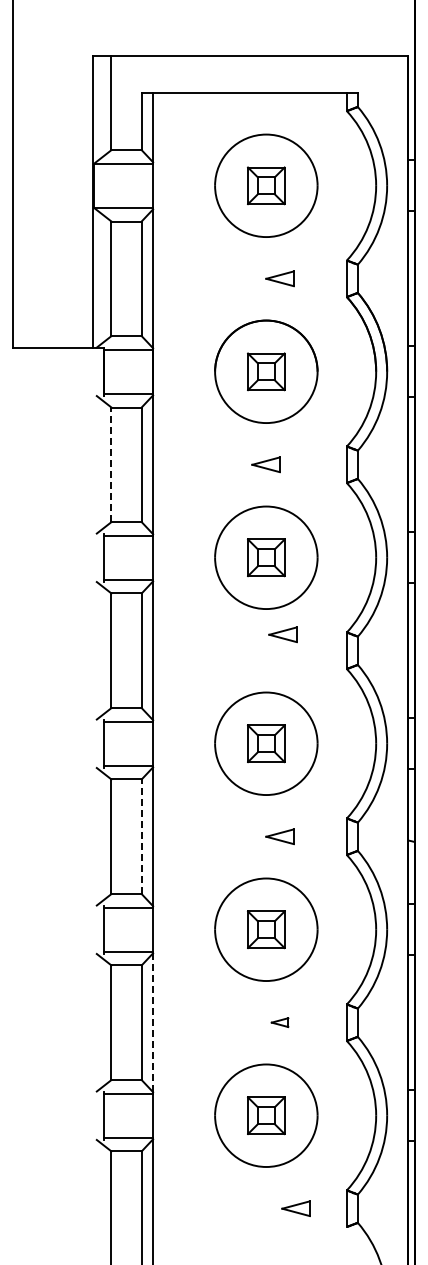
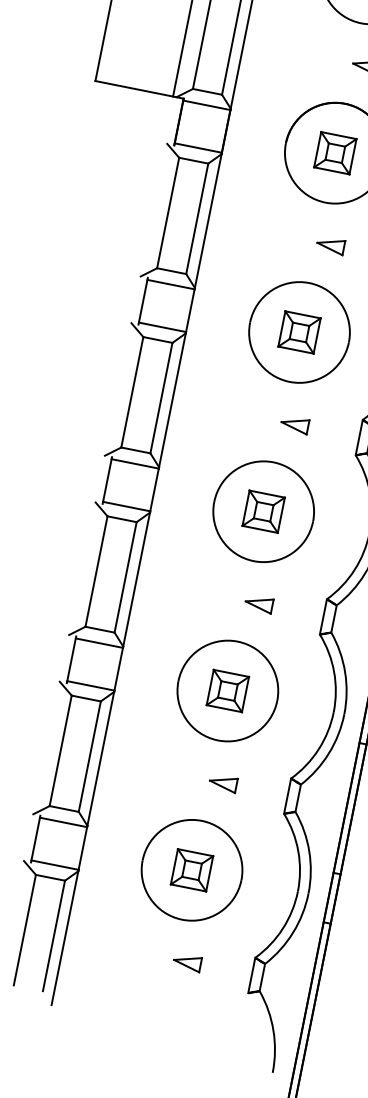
line: (111, 464) -> (168, 212), dashed -> solid
part: (265, 464) -> (330, 245), moved
part: (282, 634) -> (294, 424), moved
line: (141, 836) -> (125, 577), dashed -> solid
line: (153, 1022) -> (101, 758), dashed -> solid
part: (279, 1022) -> (222, 782), size x1.67
part: (295, 1208) -> (186, 962), moved

